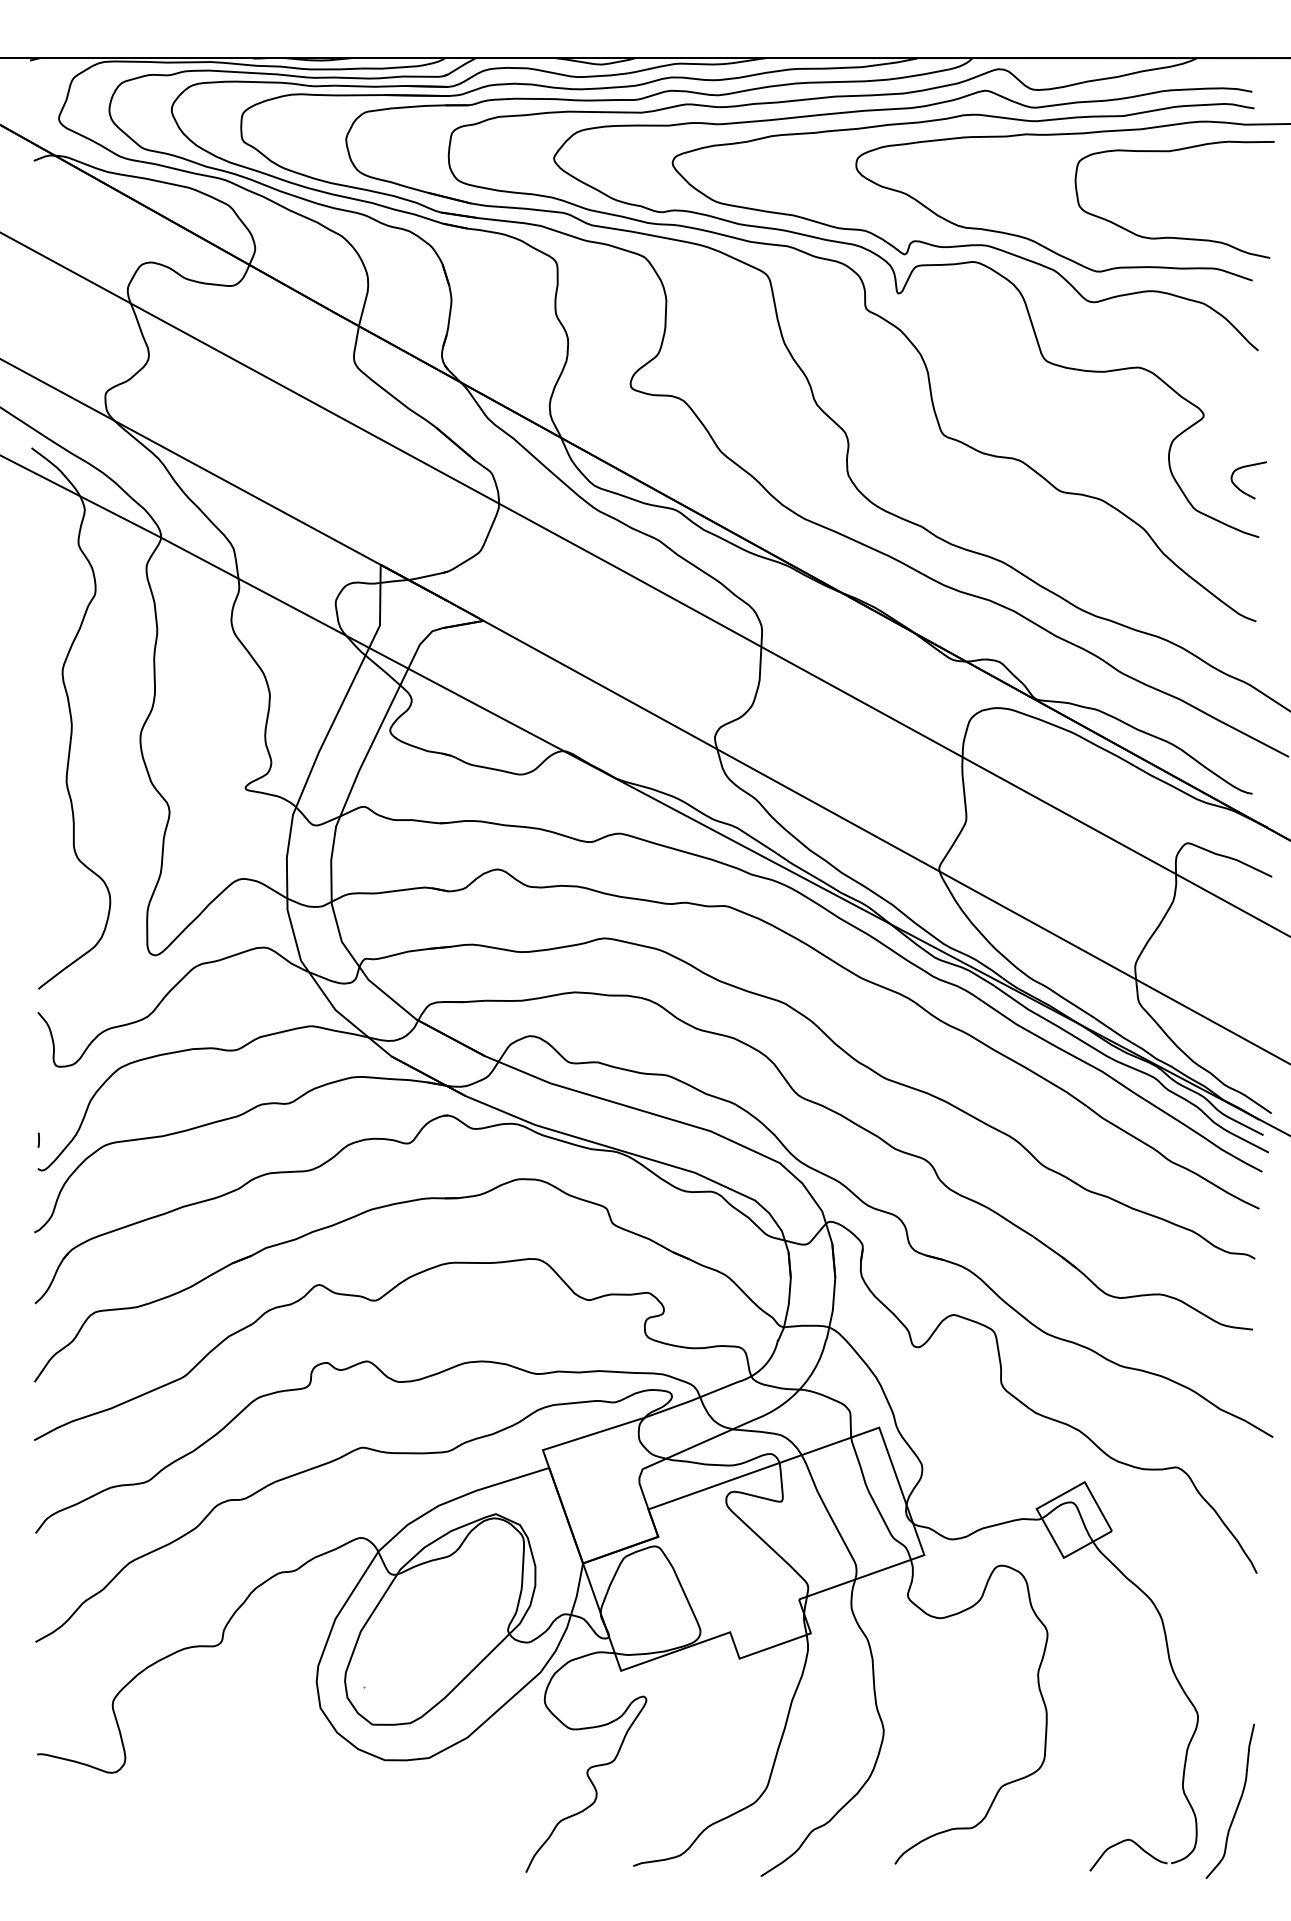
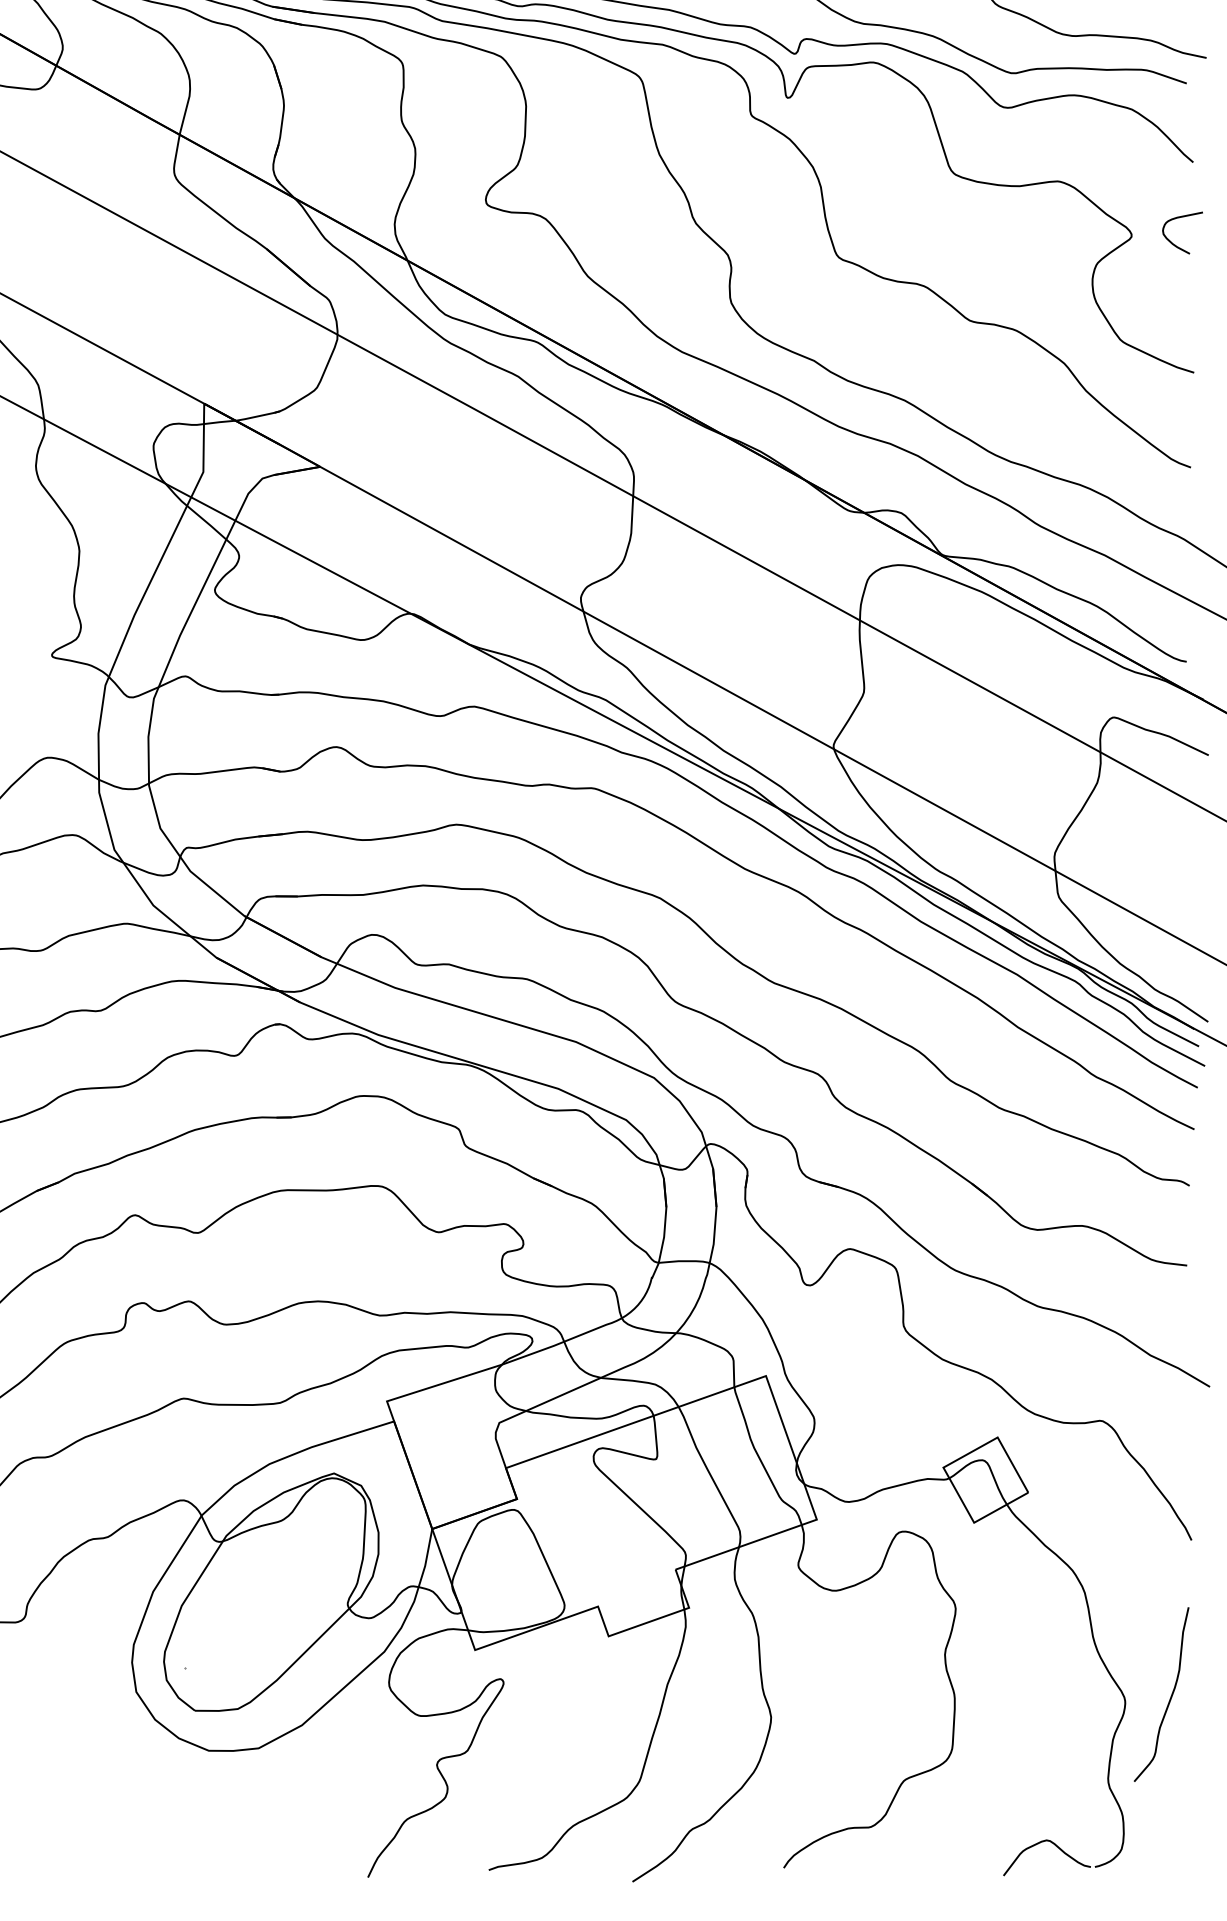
curve: (1241, 489) -> (1174, 243), moved
curve: (1238, 1801) -> (1170, 1694), moved

